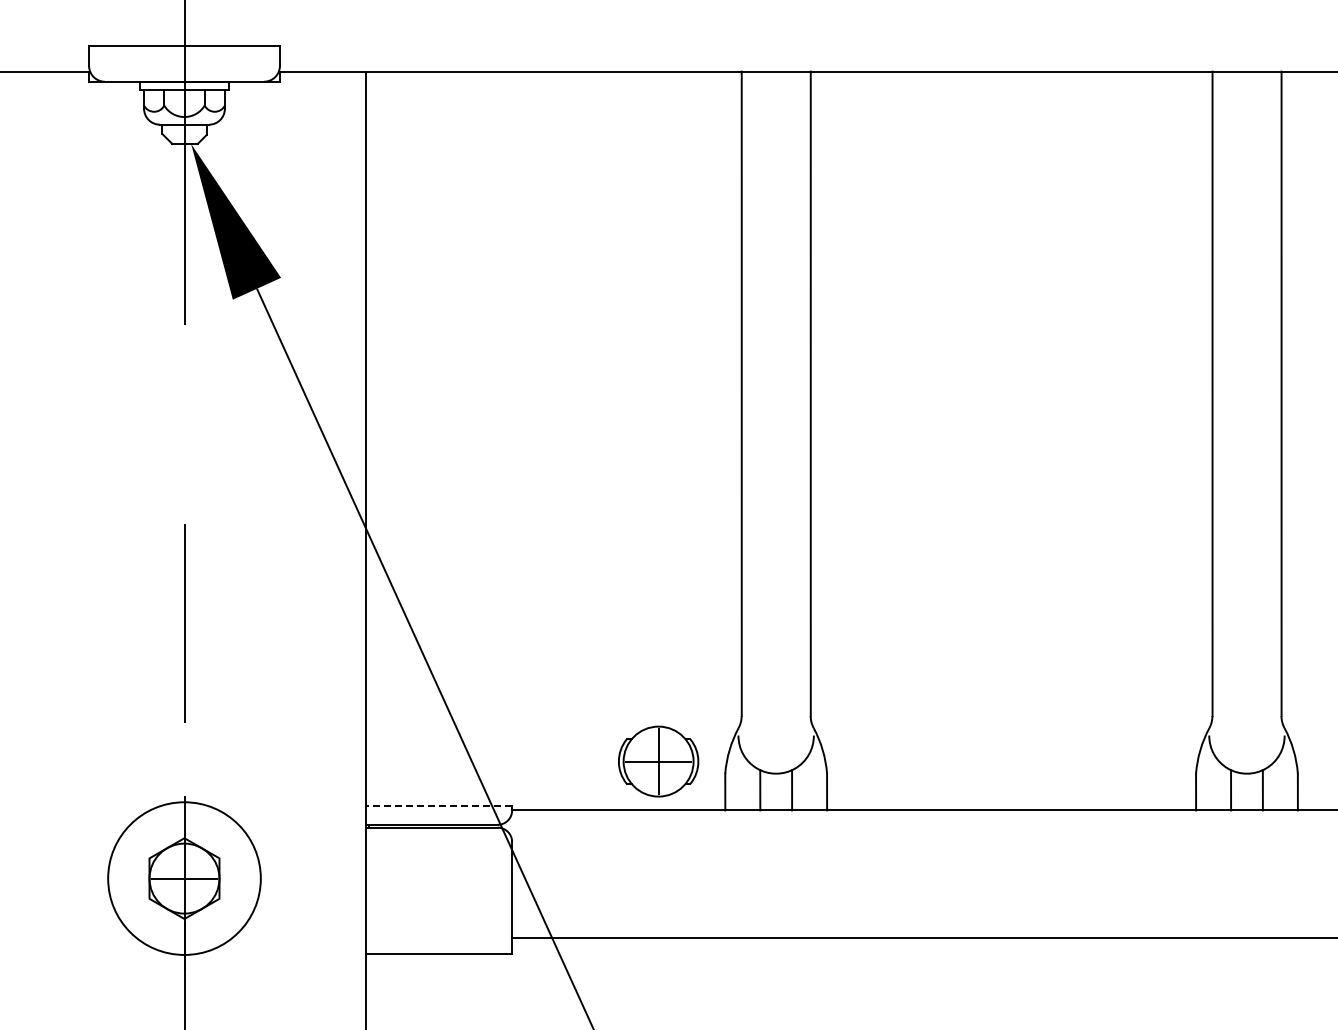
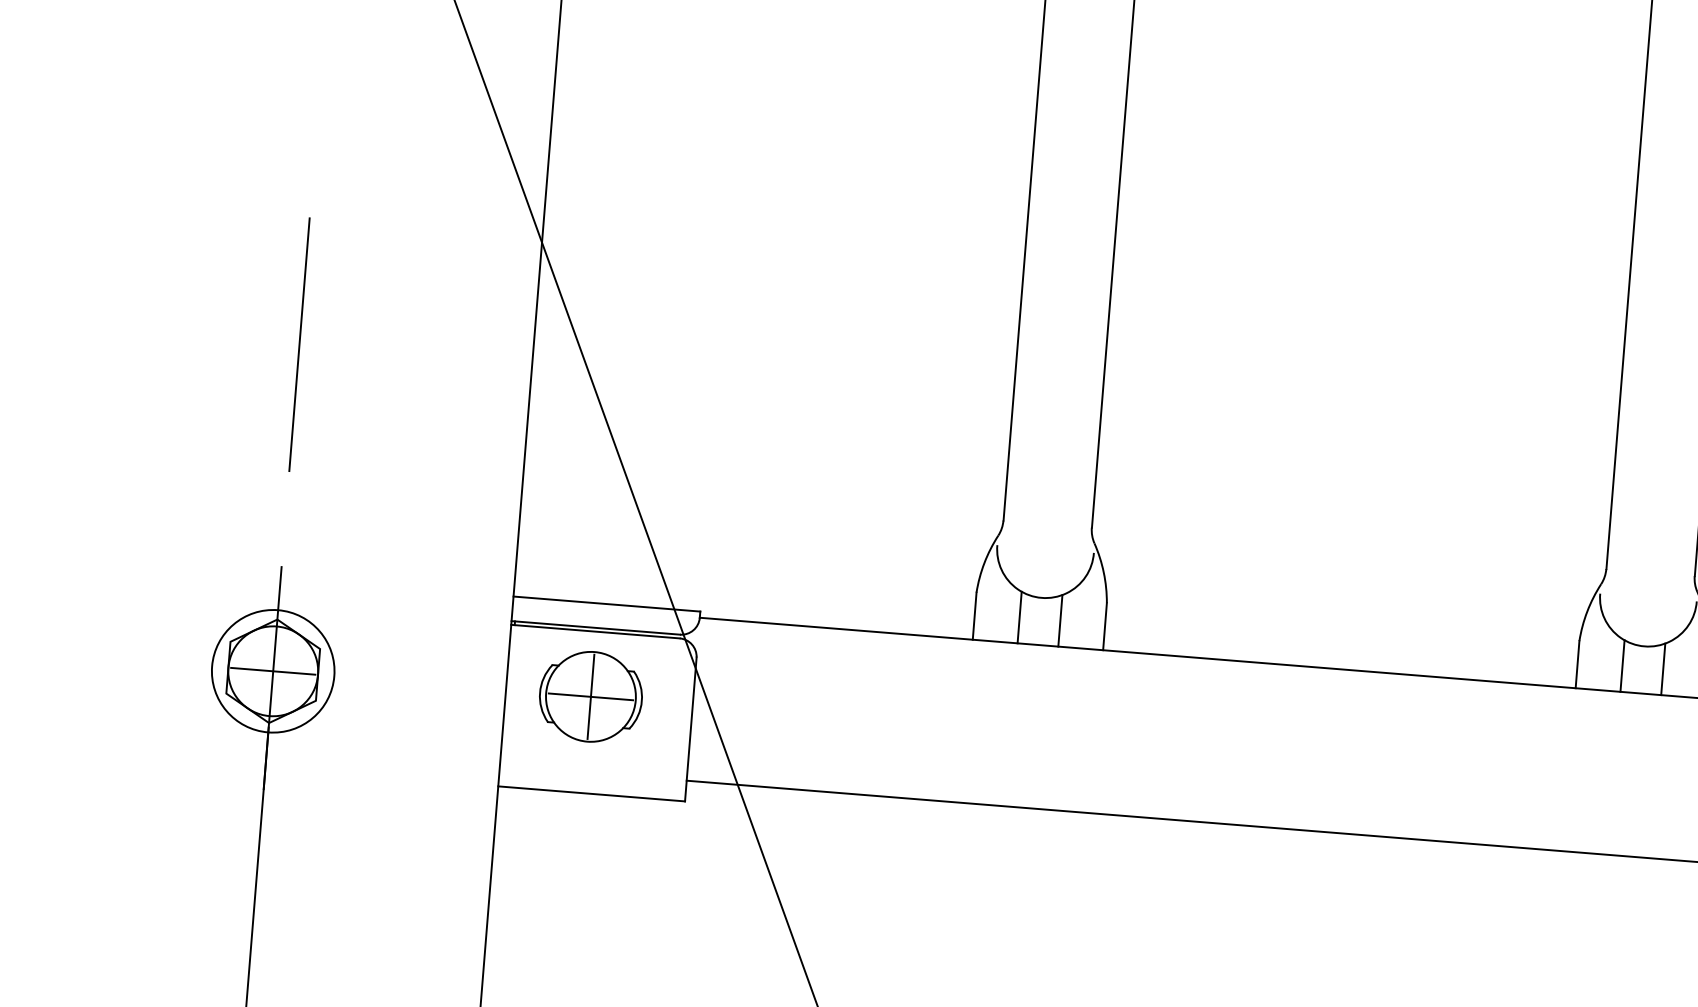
part: (658, 761) -> (590, 696), moved
line: (439, 805) -> (607, 603), dashed -> solid
circle: (184, 878) -> (273, 671), size x0.62

